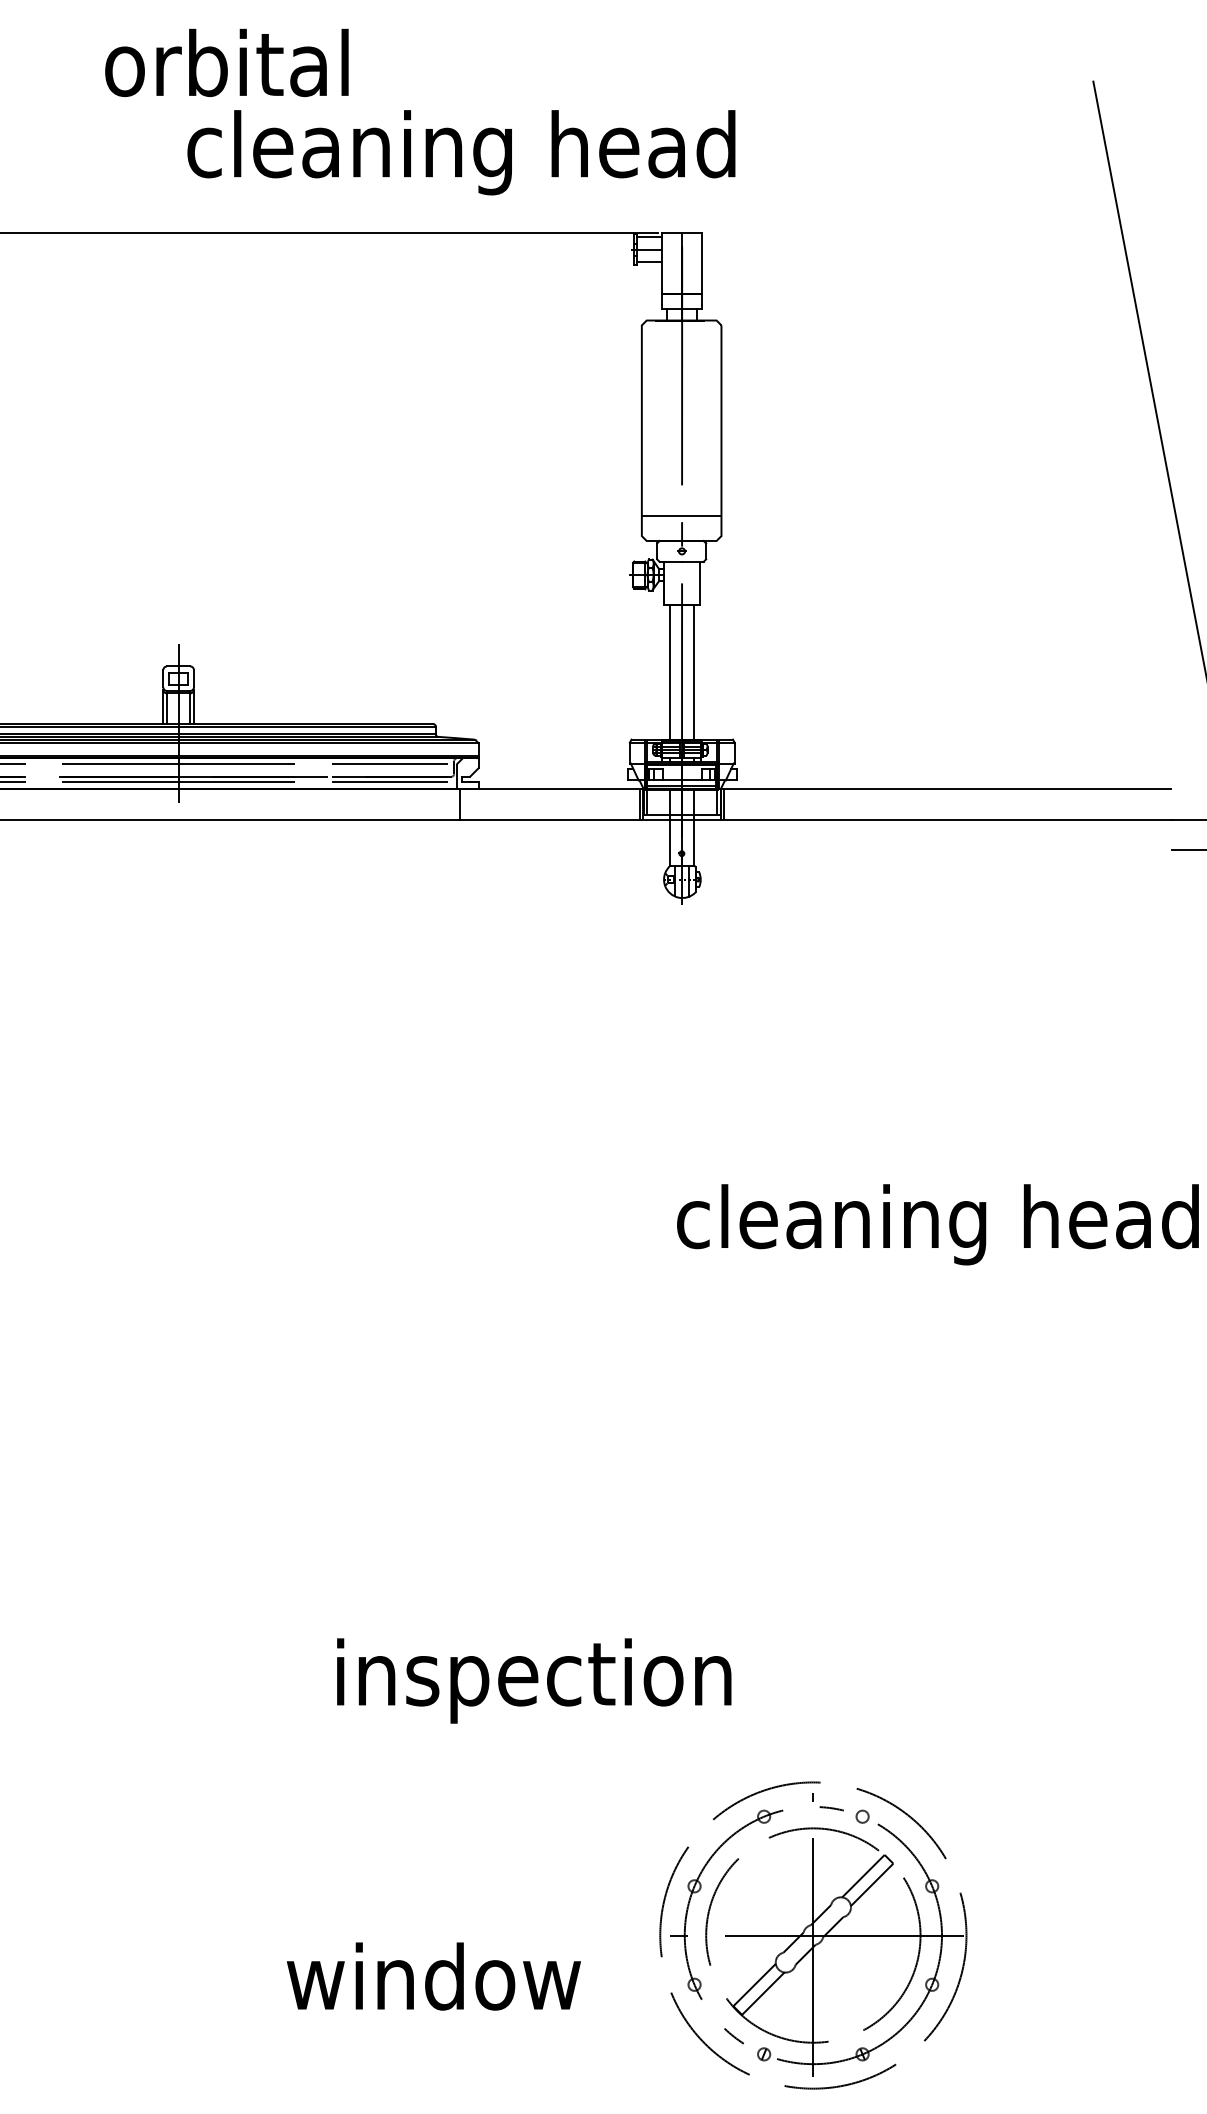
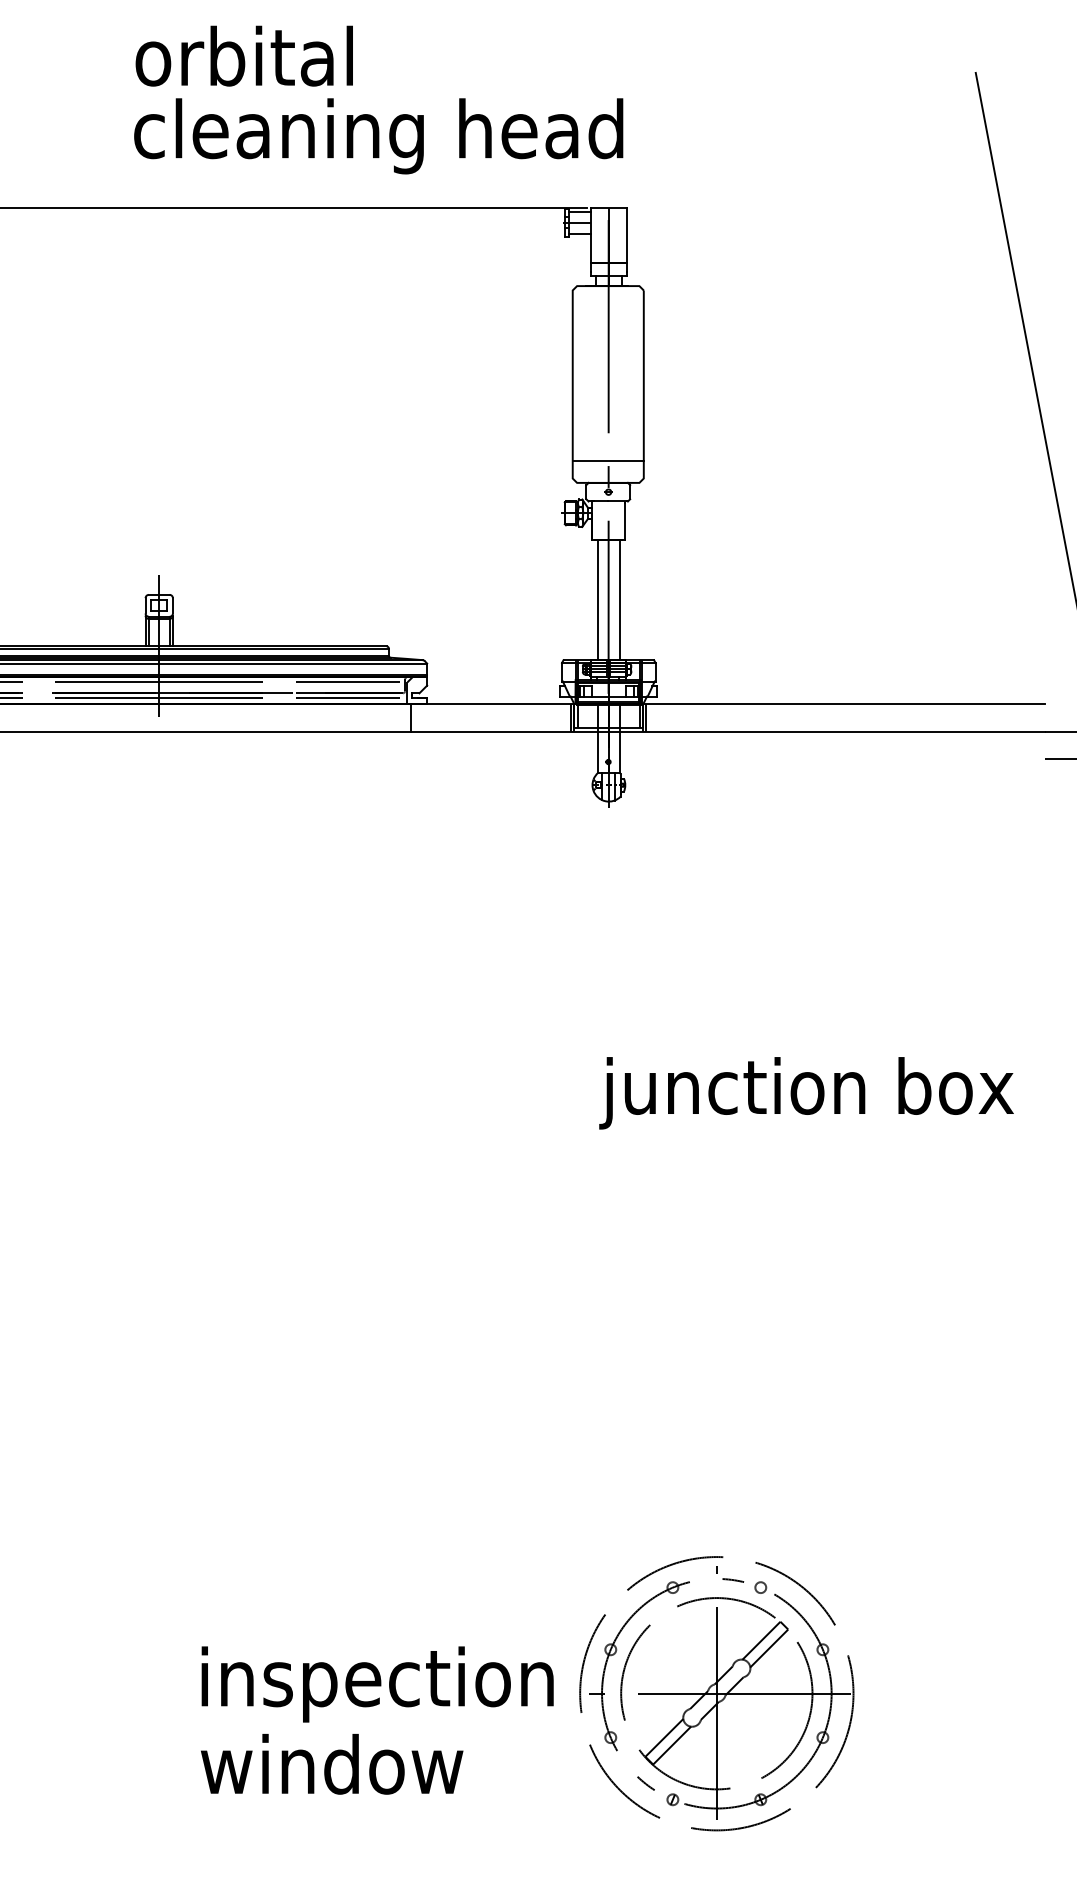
text: (225, 62) -> (243, 55), moved
text: (461, 152) -> (378, 136), moved
text: (935, 1225) -> (834, 1093), cleaning head -> junction box
text: (534, 1681) -> (377, 1684), moved
part: (812, 1935) -> (716, 1693), moved
text: (434, 1976) -> (332, 1764), moved

